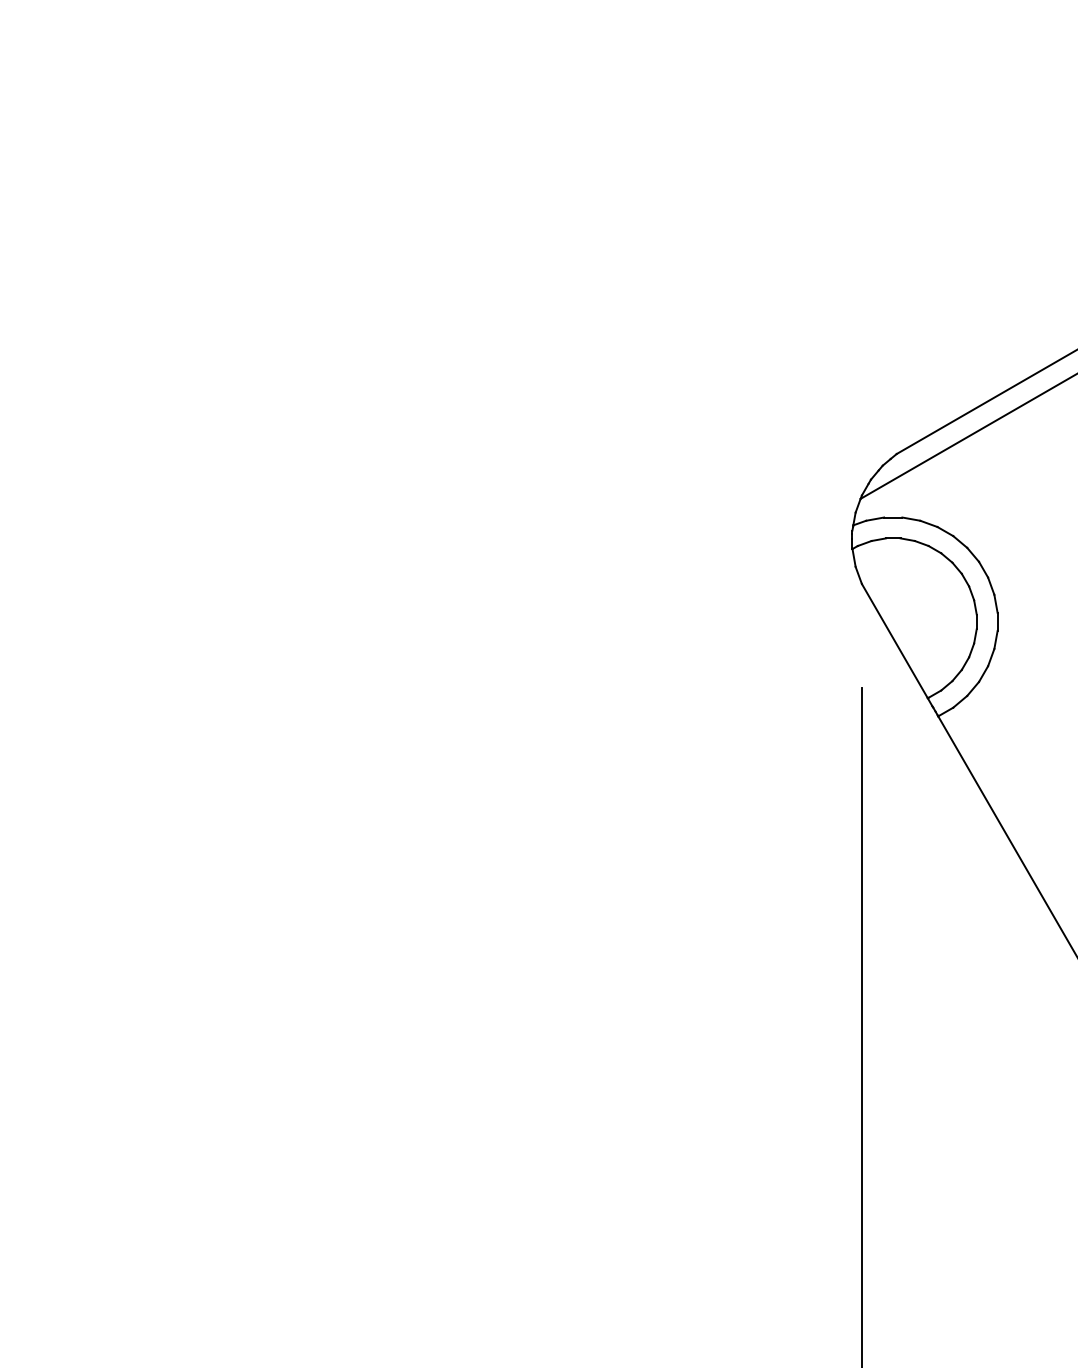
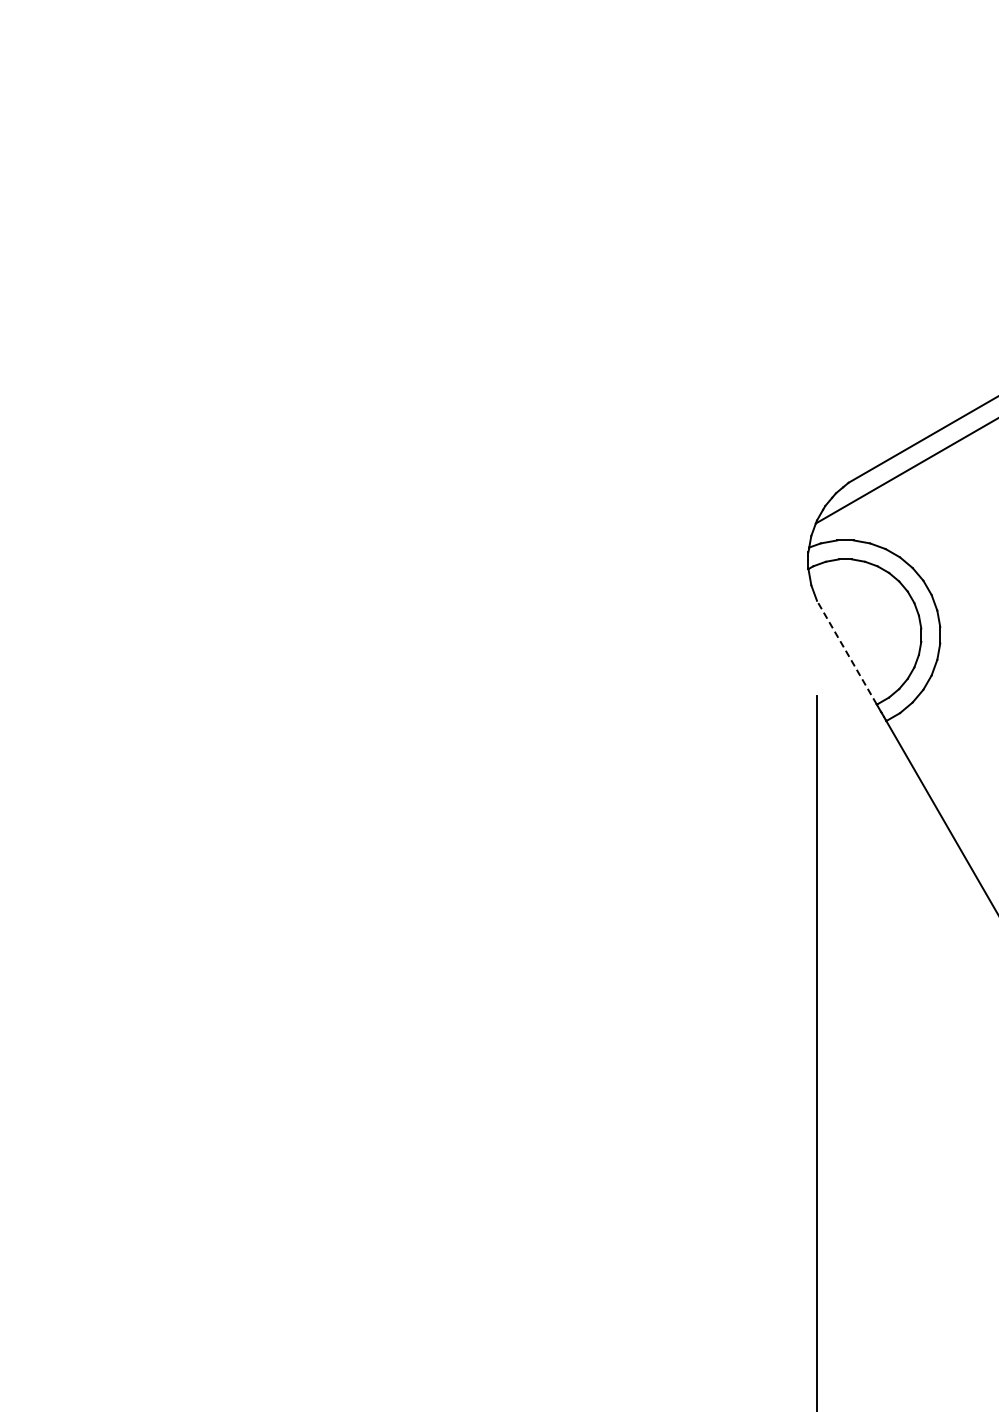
line: (894, 640) -> (846, 652), solid -> dashed

